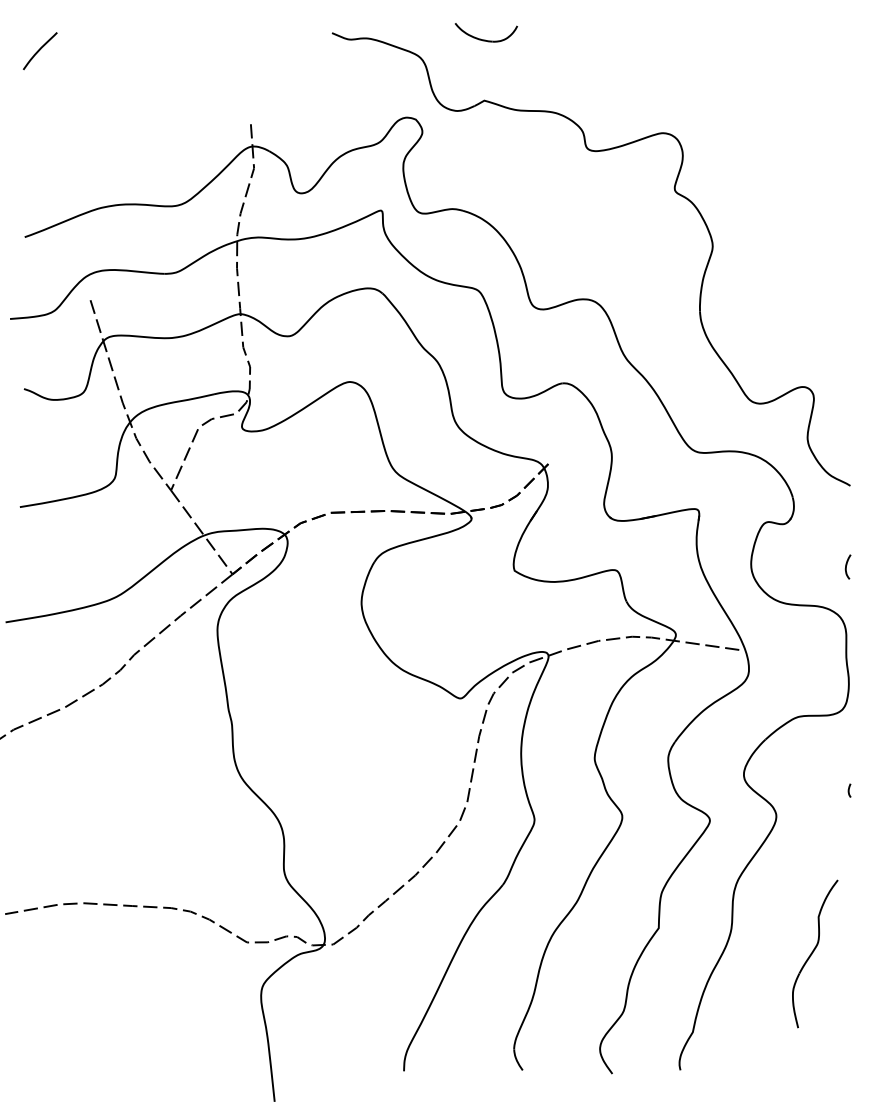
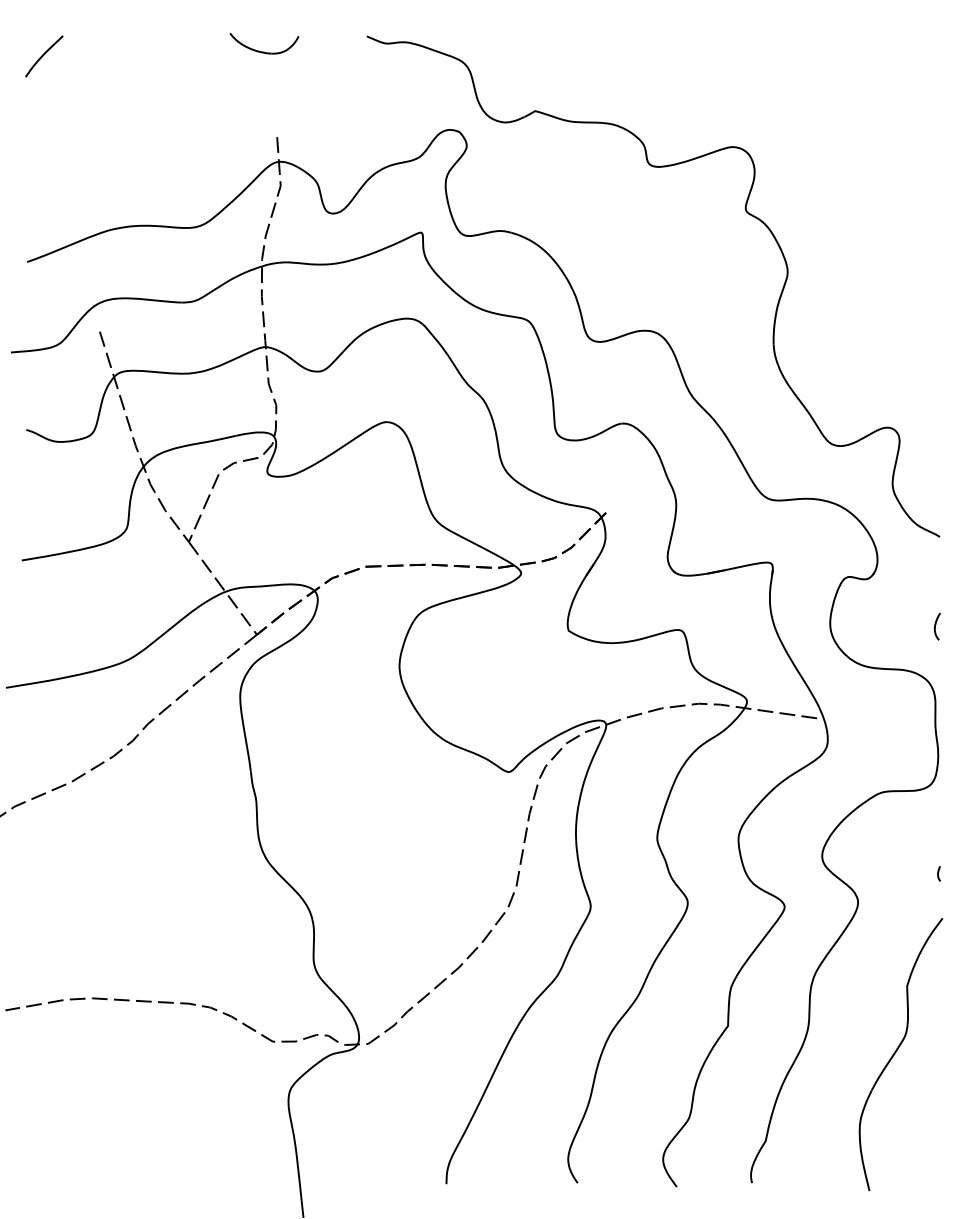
part: (485, 39) -> (263, 51), moved
part: (815, 953) -> (901, 1053), size x1.67

